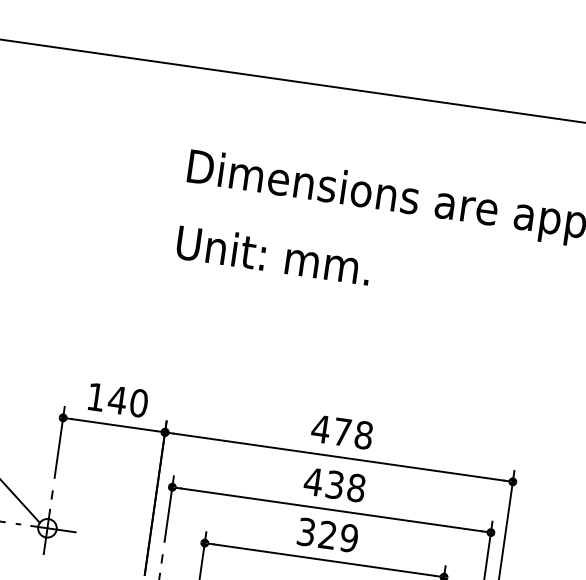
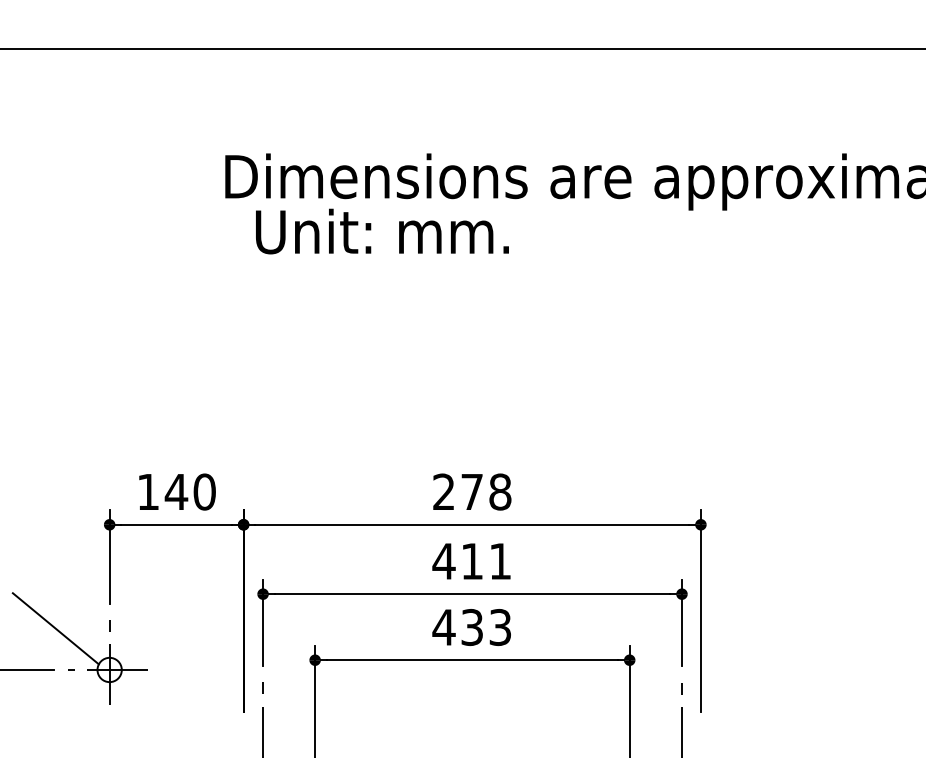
text: (273, 255) -> (382, 231), moved
text: (320, 428) -> (443, 491), 478 -> 278
text: (345, 485) -> (486, 560), 438 -> 411
text: (327, 535) -> (471, 627), 329 -> 433

